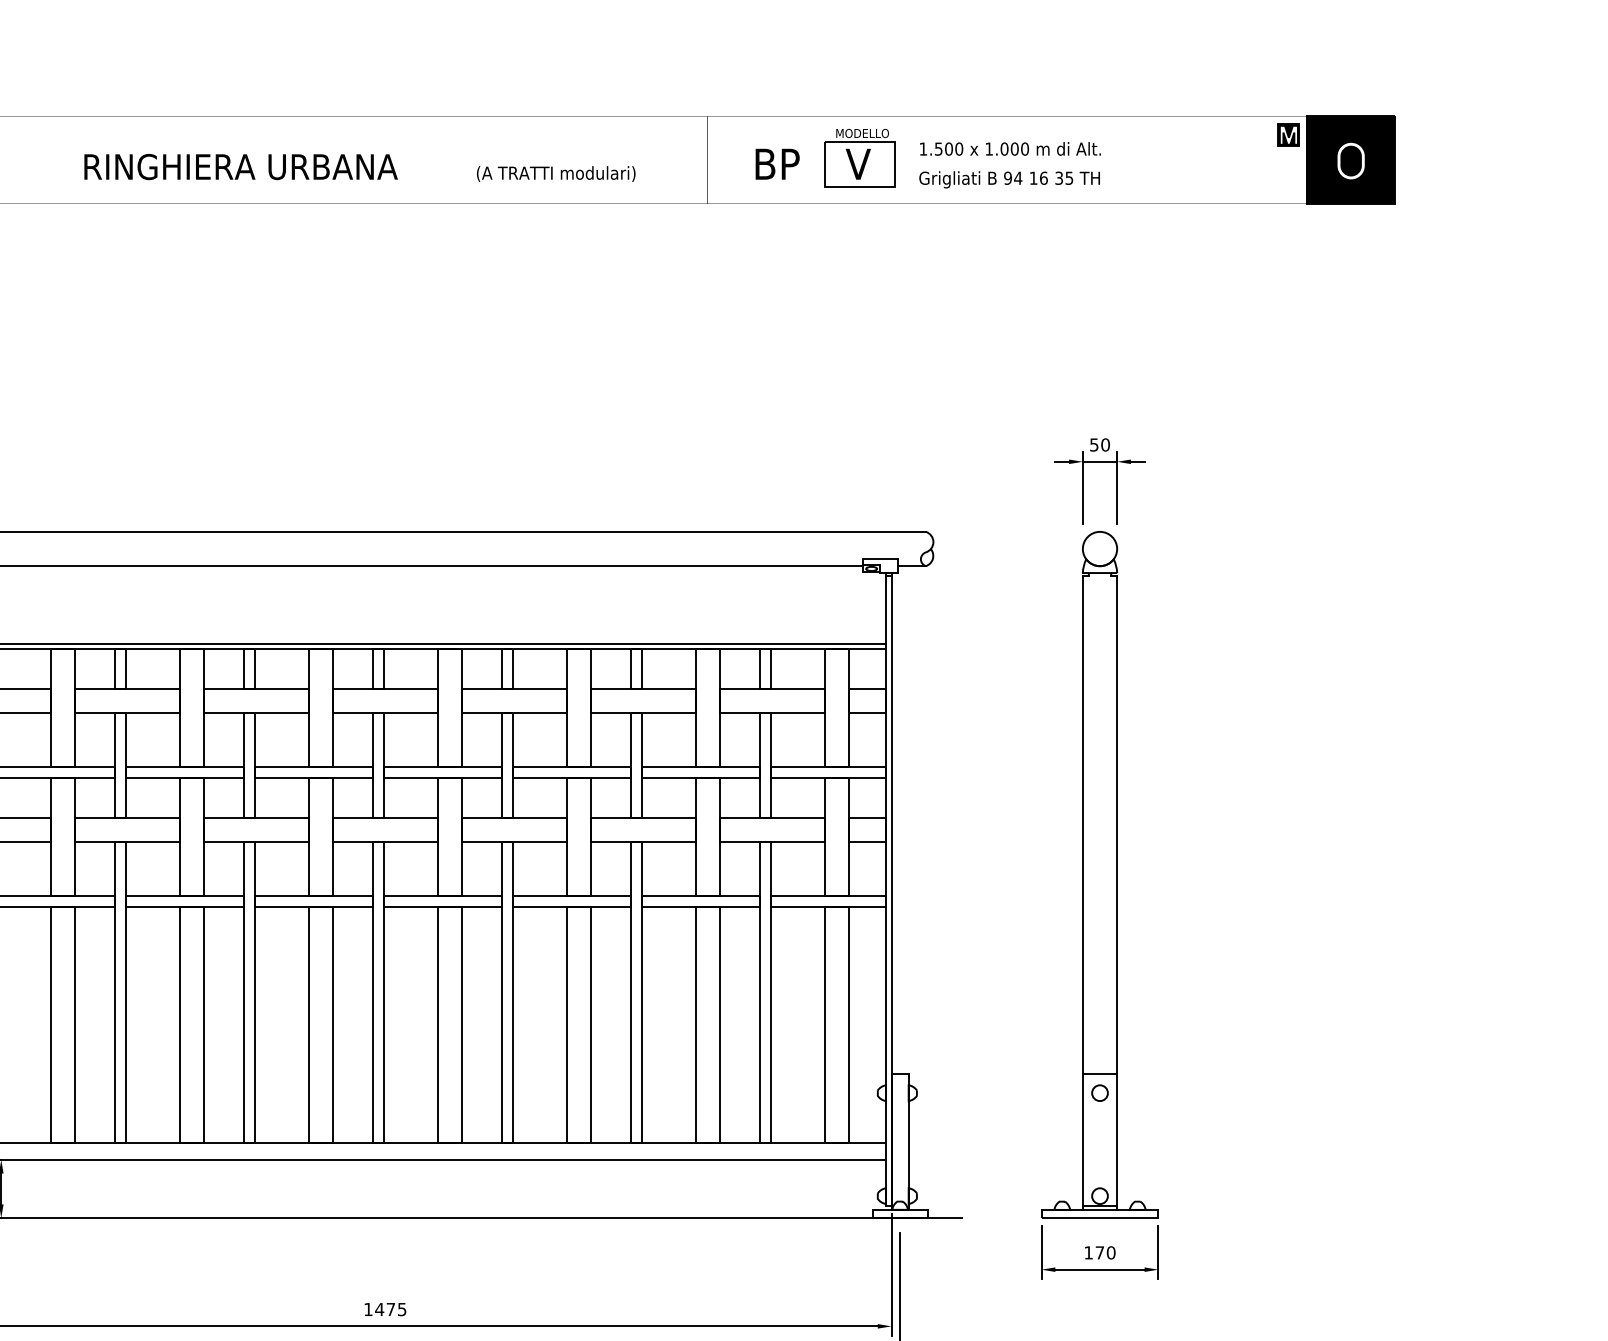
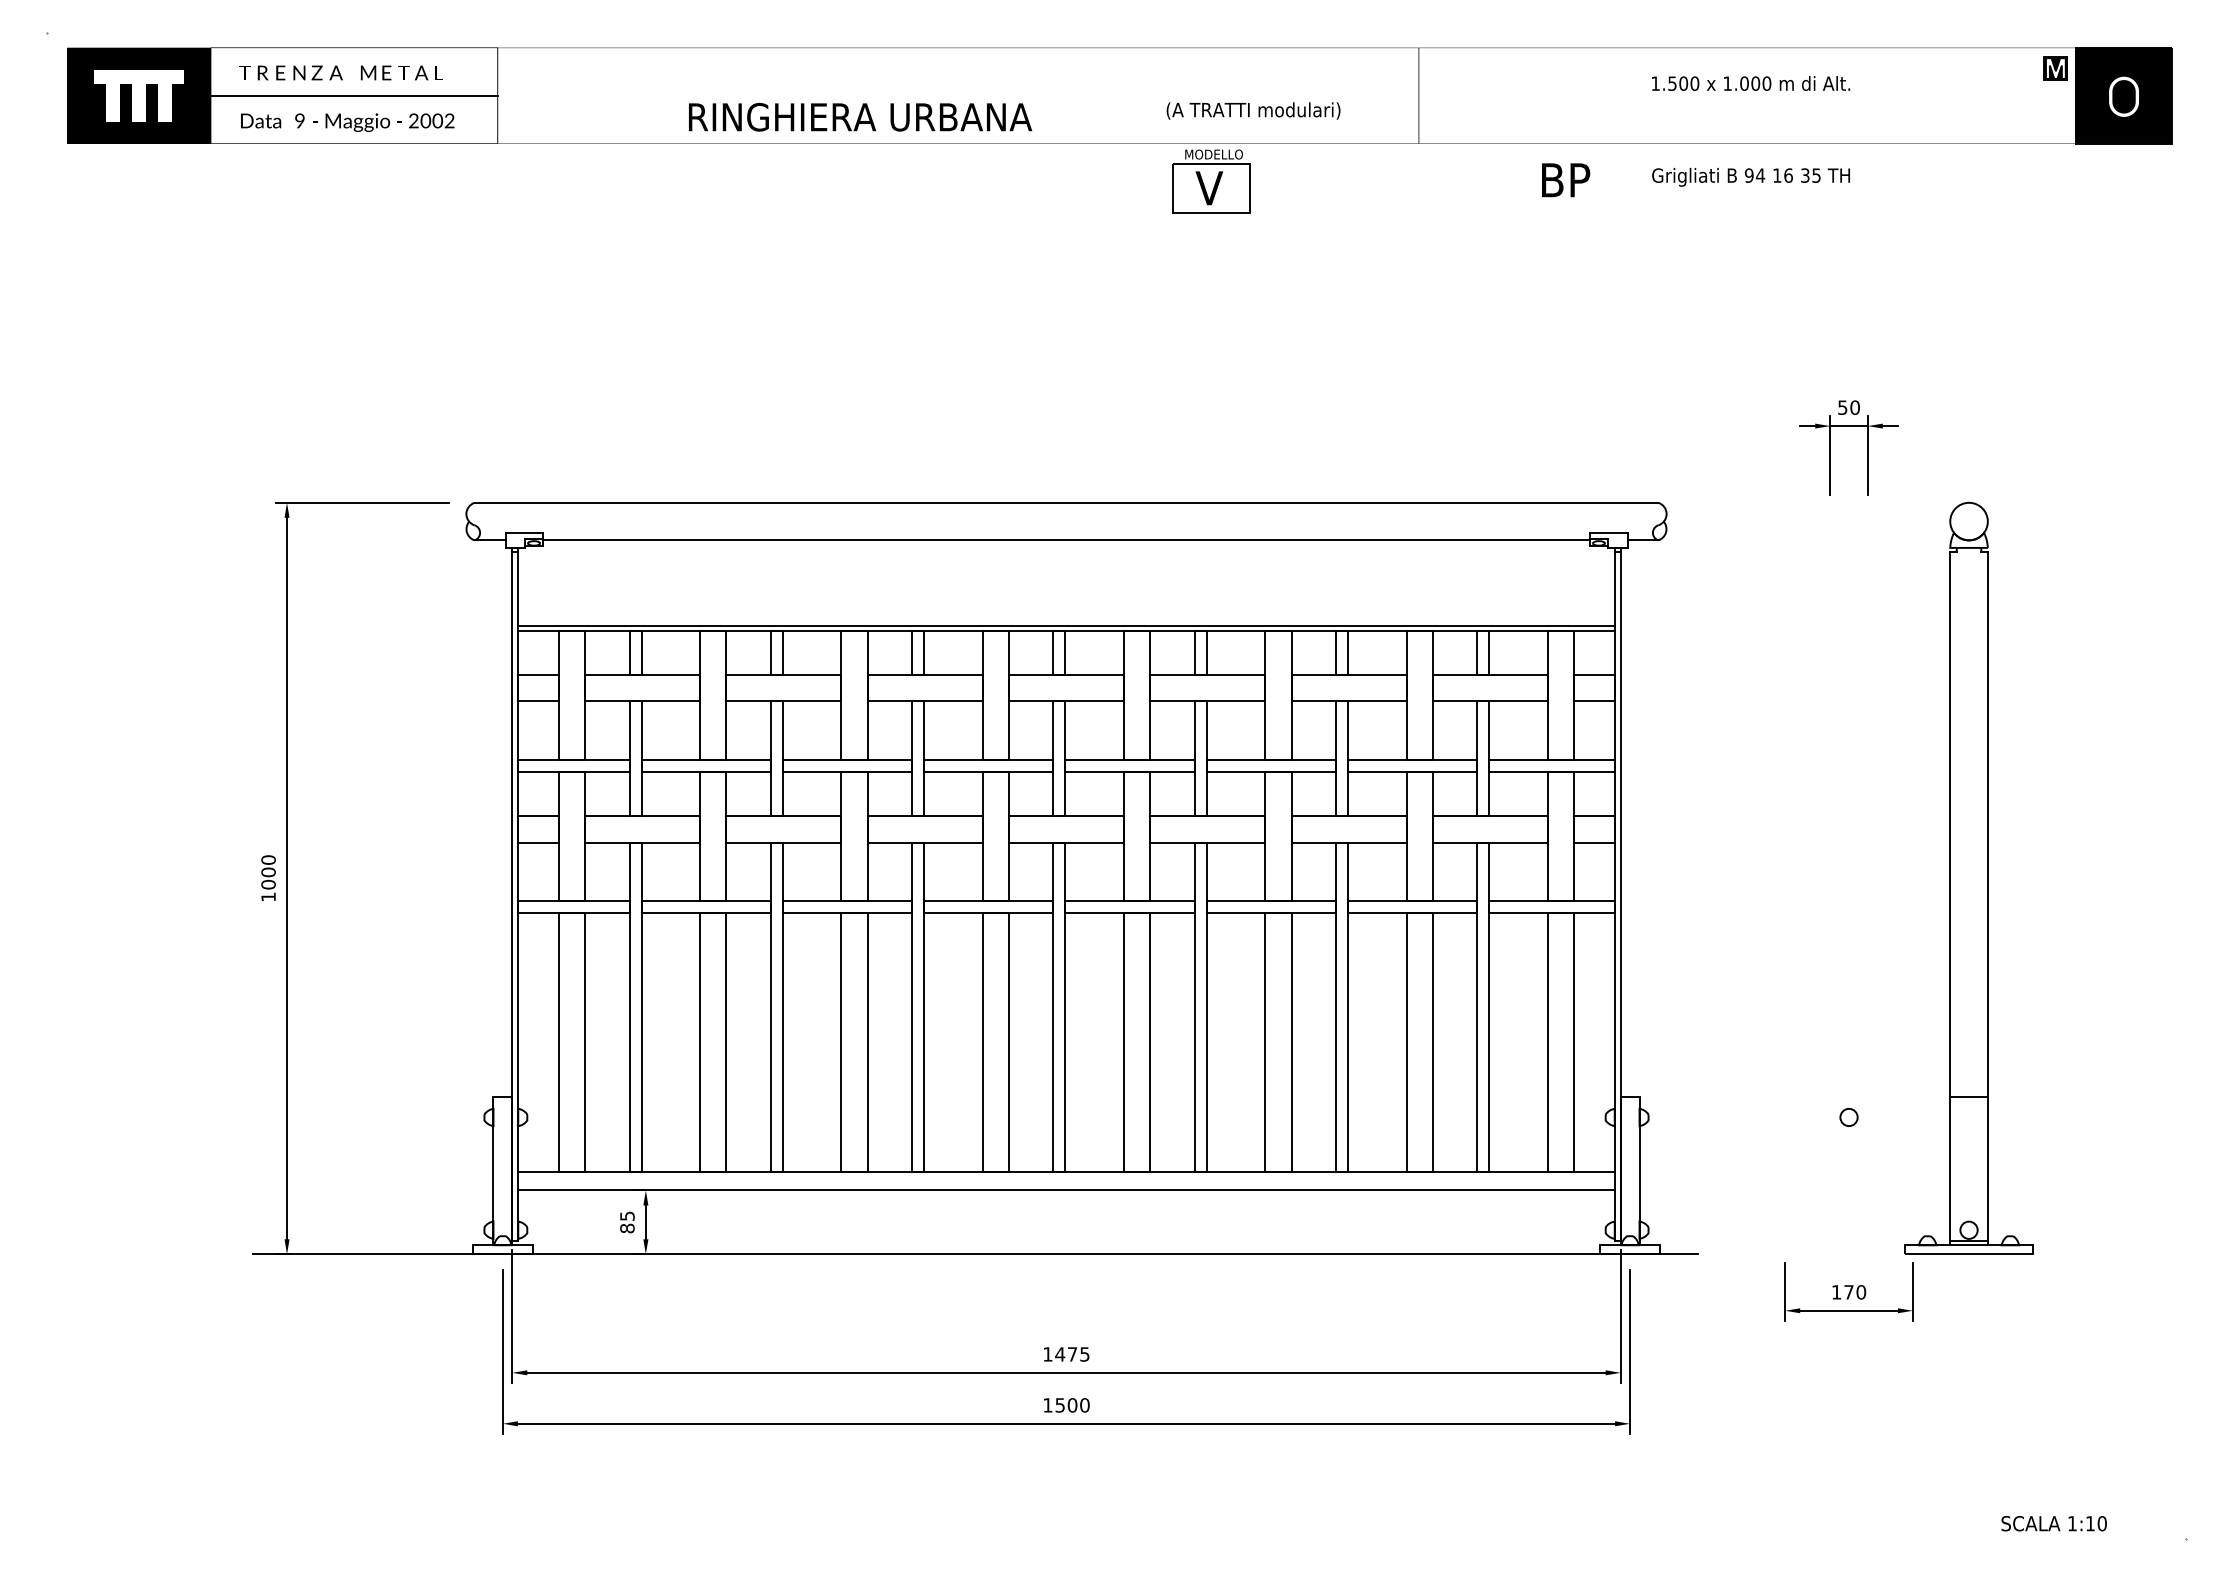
part: (860, 158) -> (1211, 181), moved
text: (778, 164) -> (1566, 180), moved
text: (241, 167) -> (860, 117), moved
text: (1009, 179) -> (1750, 177), moved
part: (1099, 874) -> (1968, 877), moved

